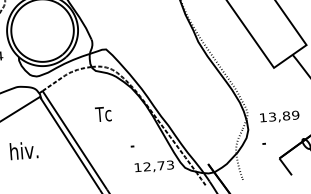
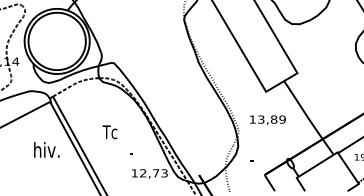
text: (102, 114) -> (109, 132), moved
text: (279, 116) -> (267, 119), moved
text: (23, 150) -> (46, 149), moved

